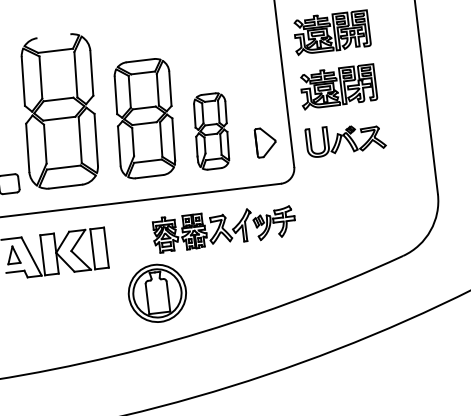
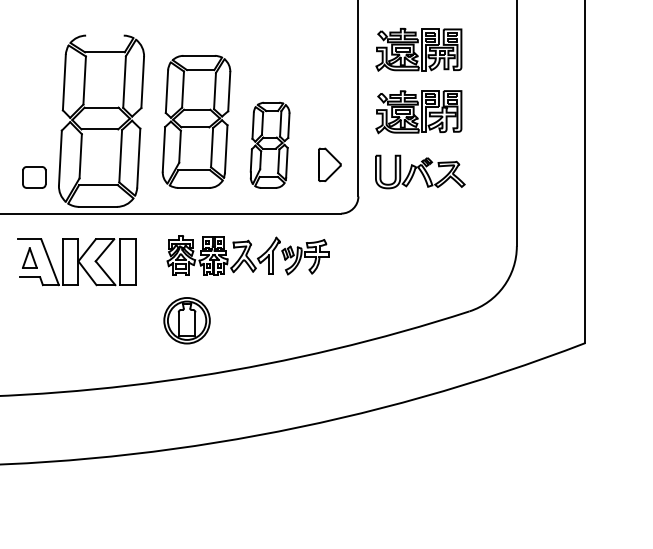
part: (59, 110) -> (101, 120), moved
part: (223, 227) -> (247, 255), moved
part: (156, 293) -> (186, 320), size x0.7

